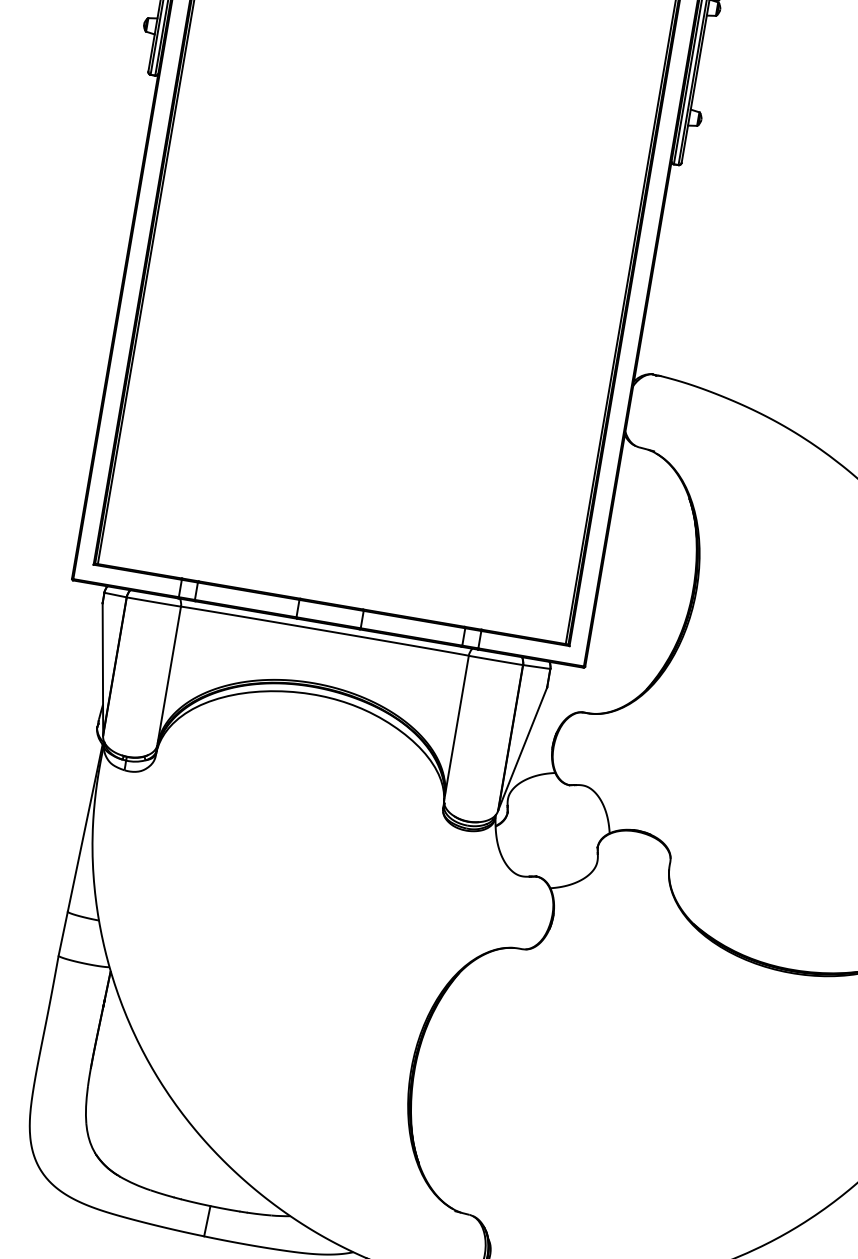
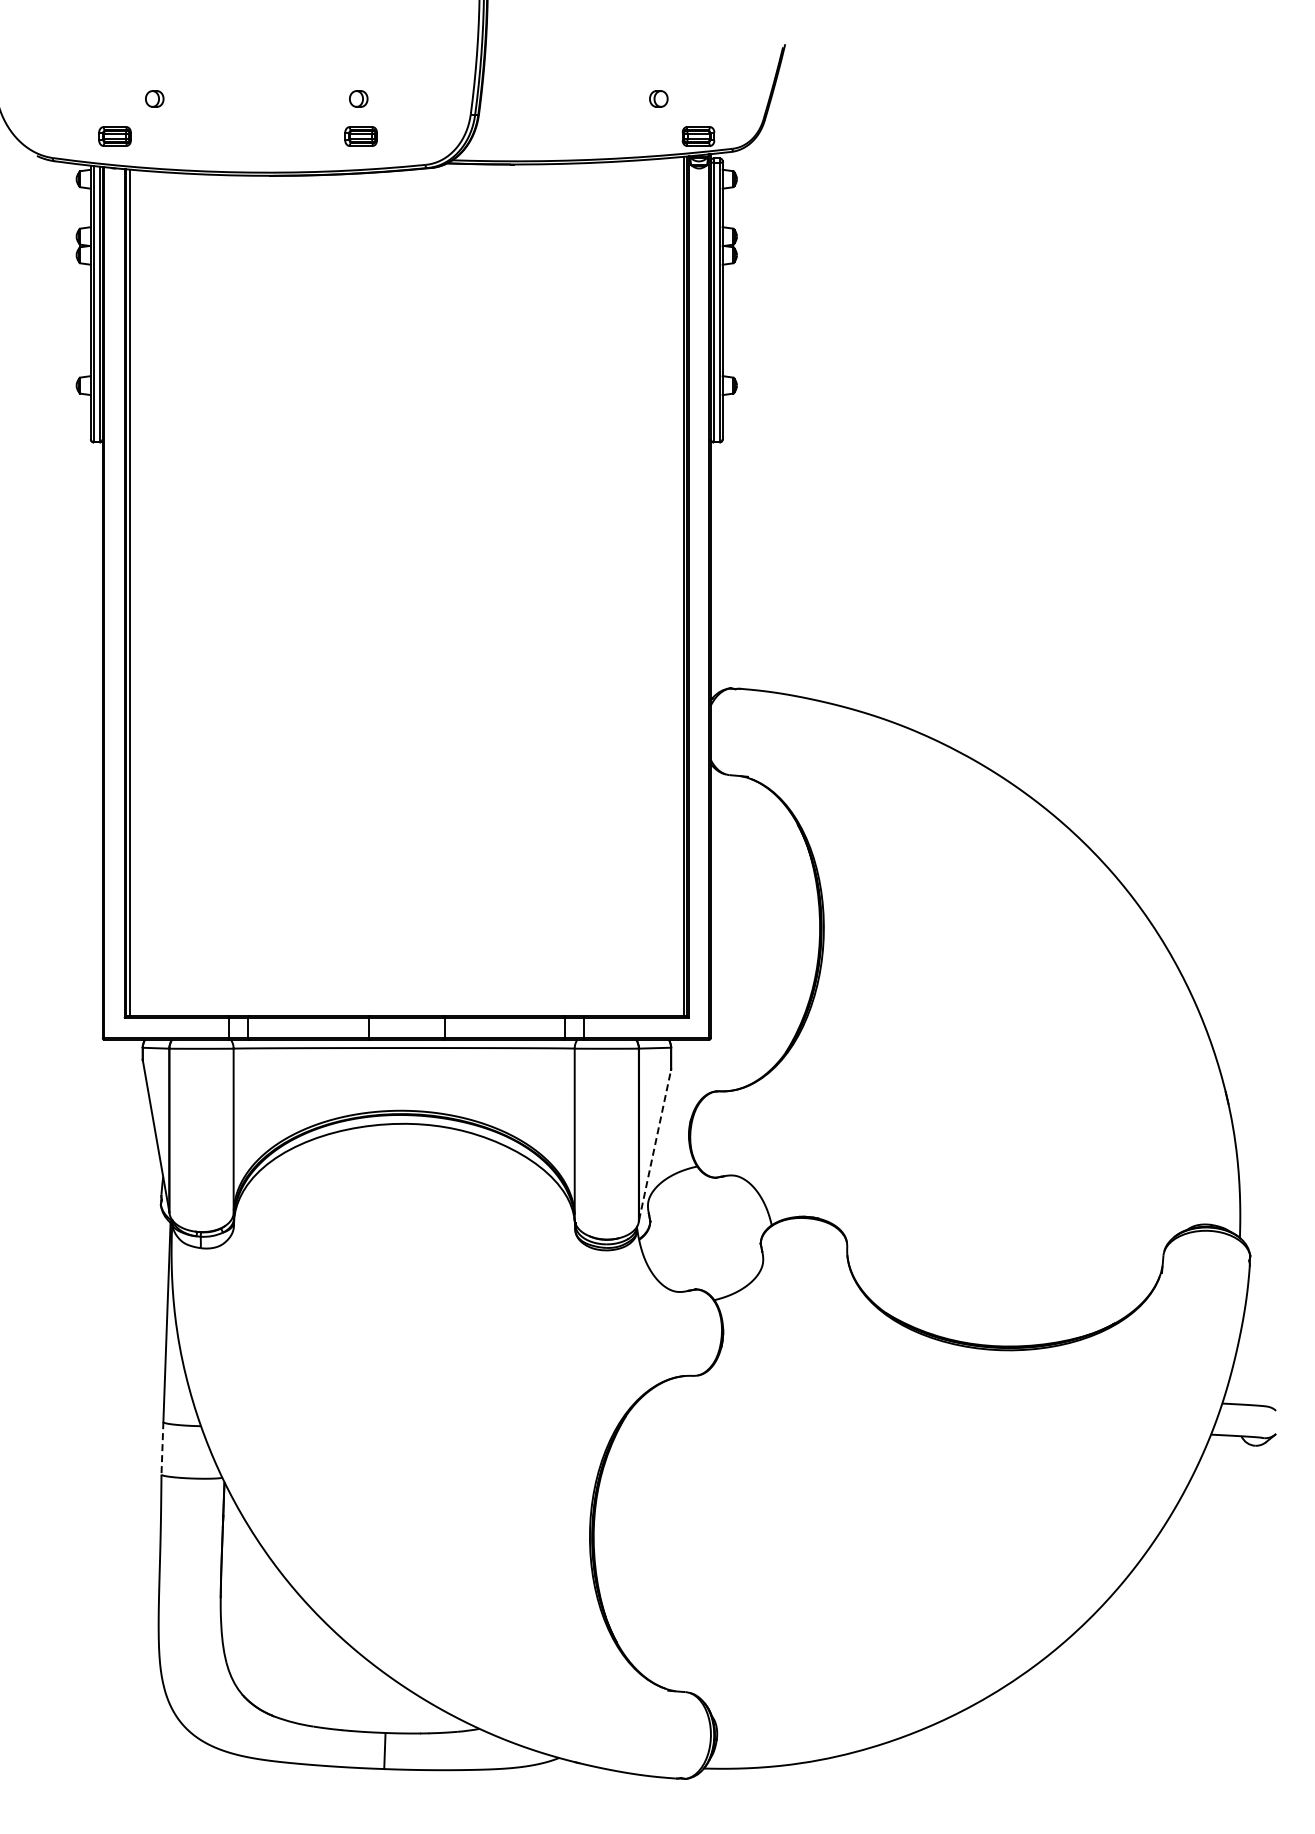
line: (523, 749) -> (655, 1145), solid -> dashed
line: (63, 933) -> (162, 1448), solid -> dashed

